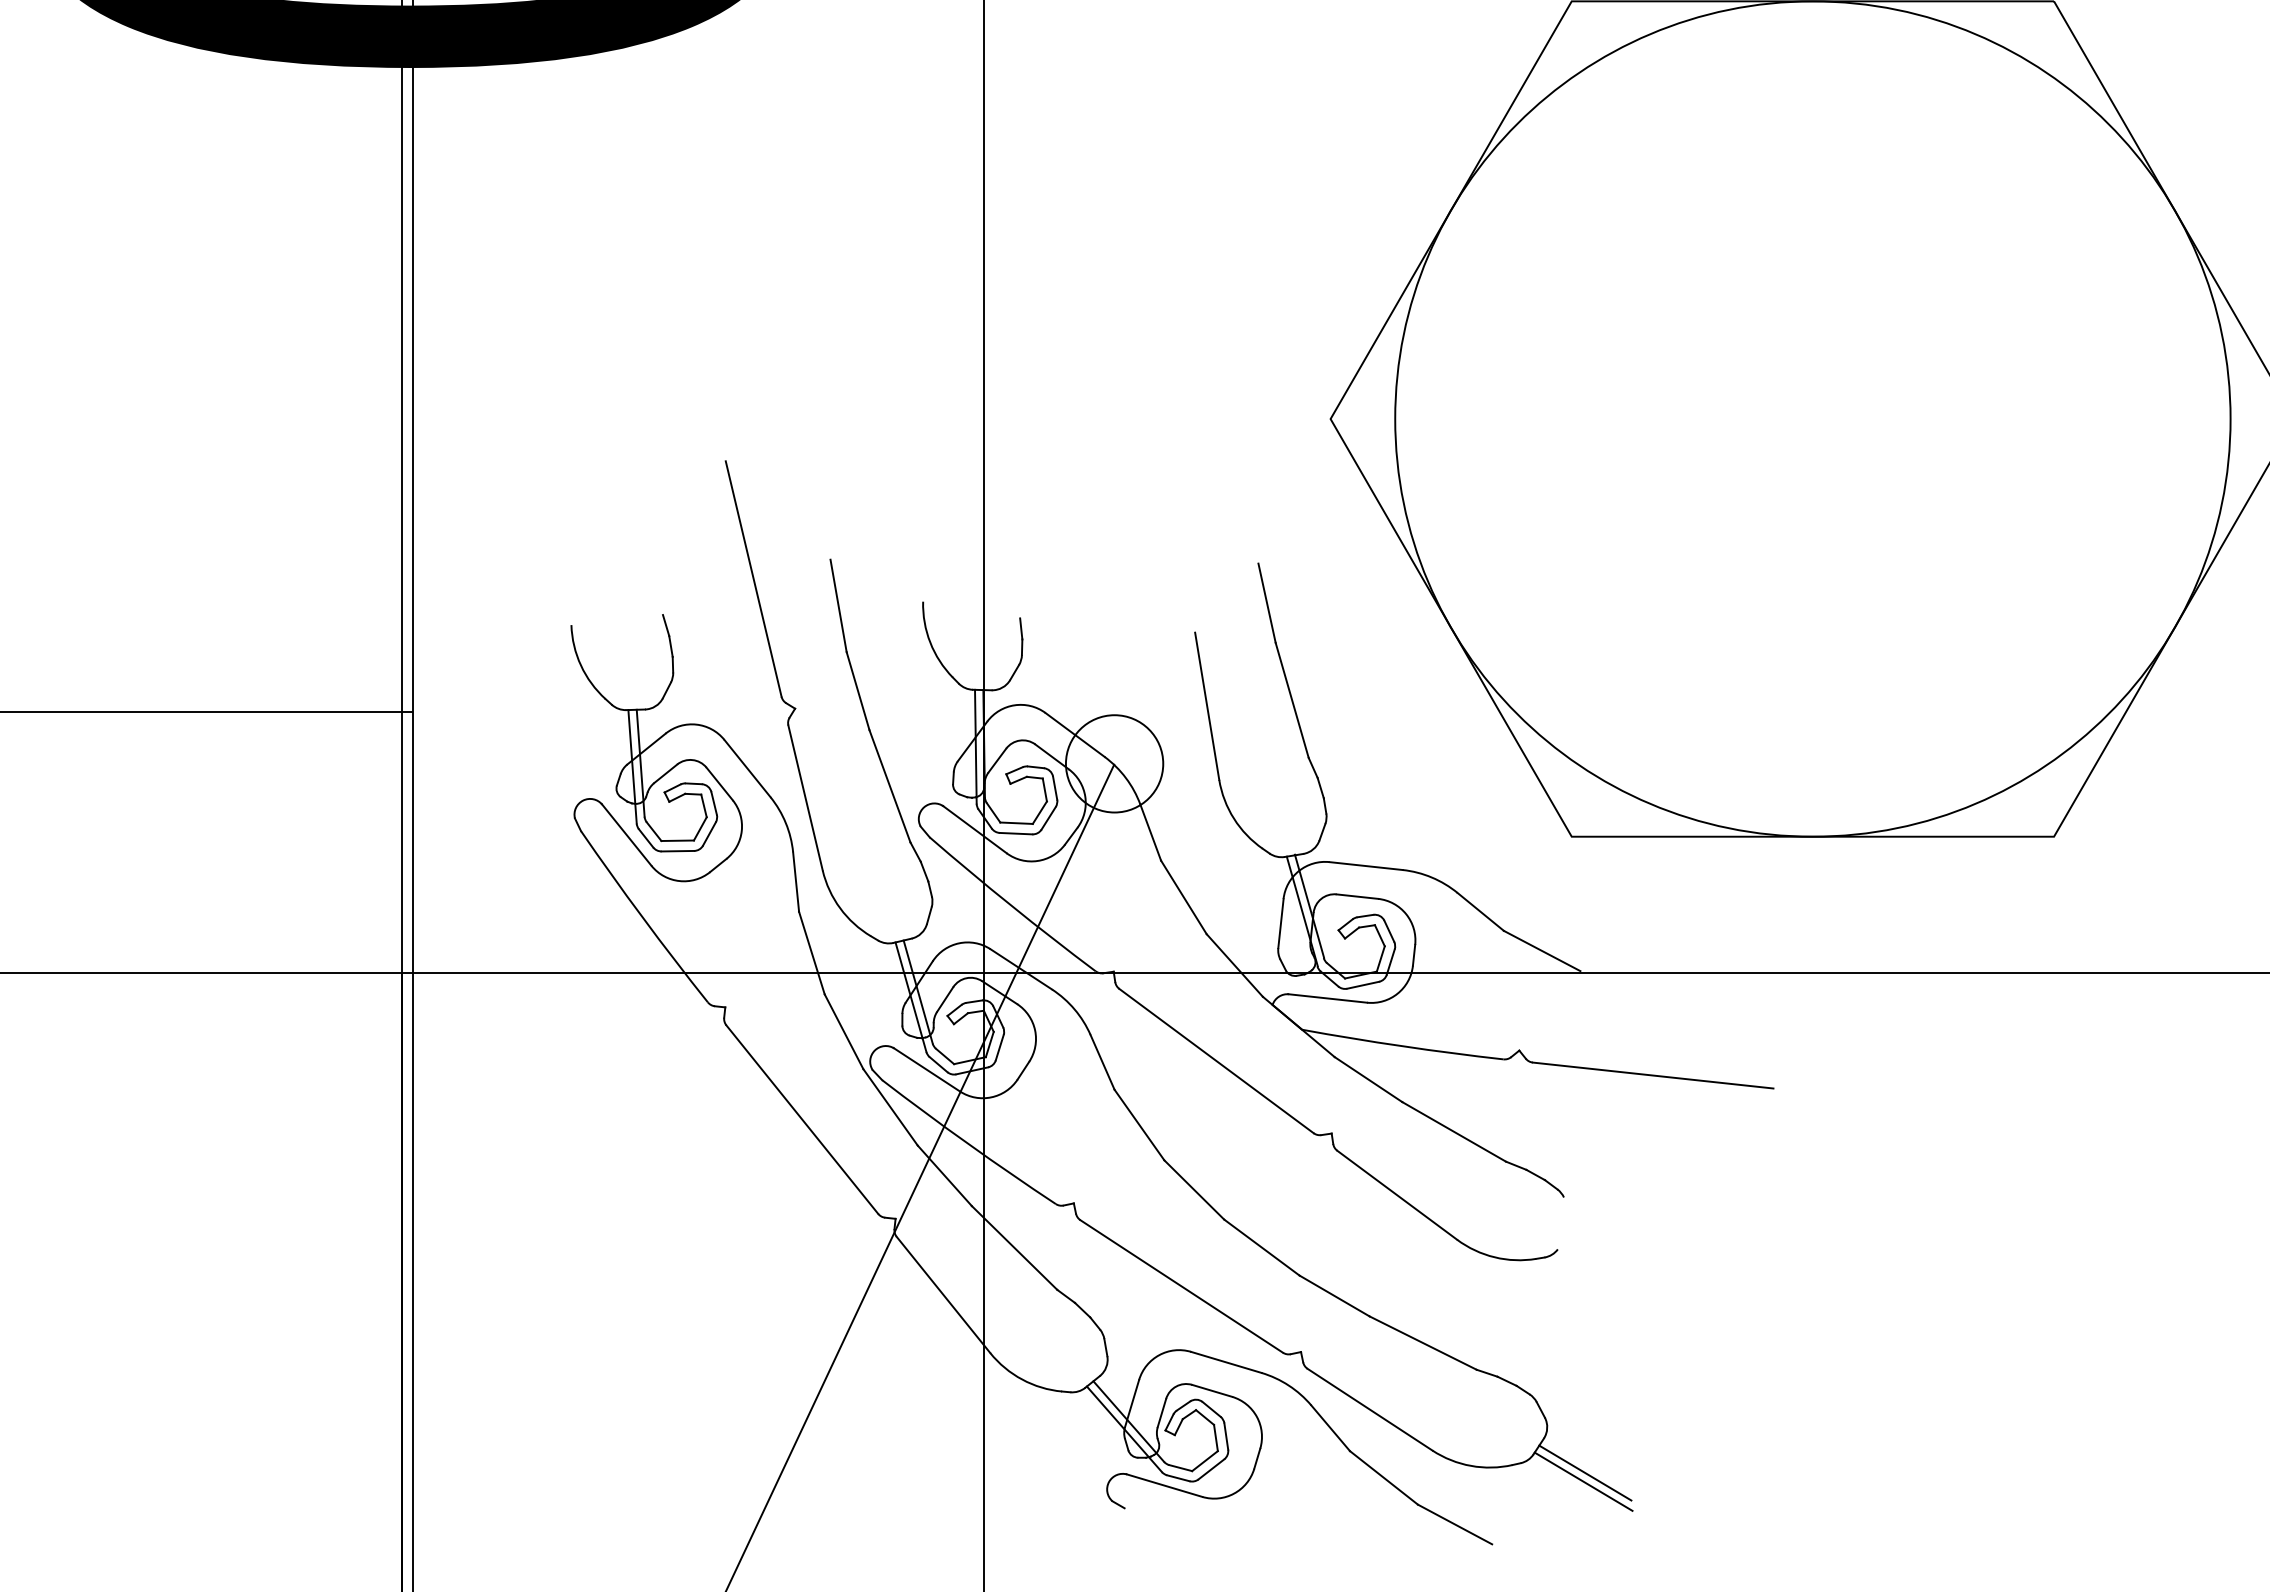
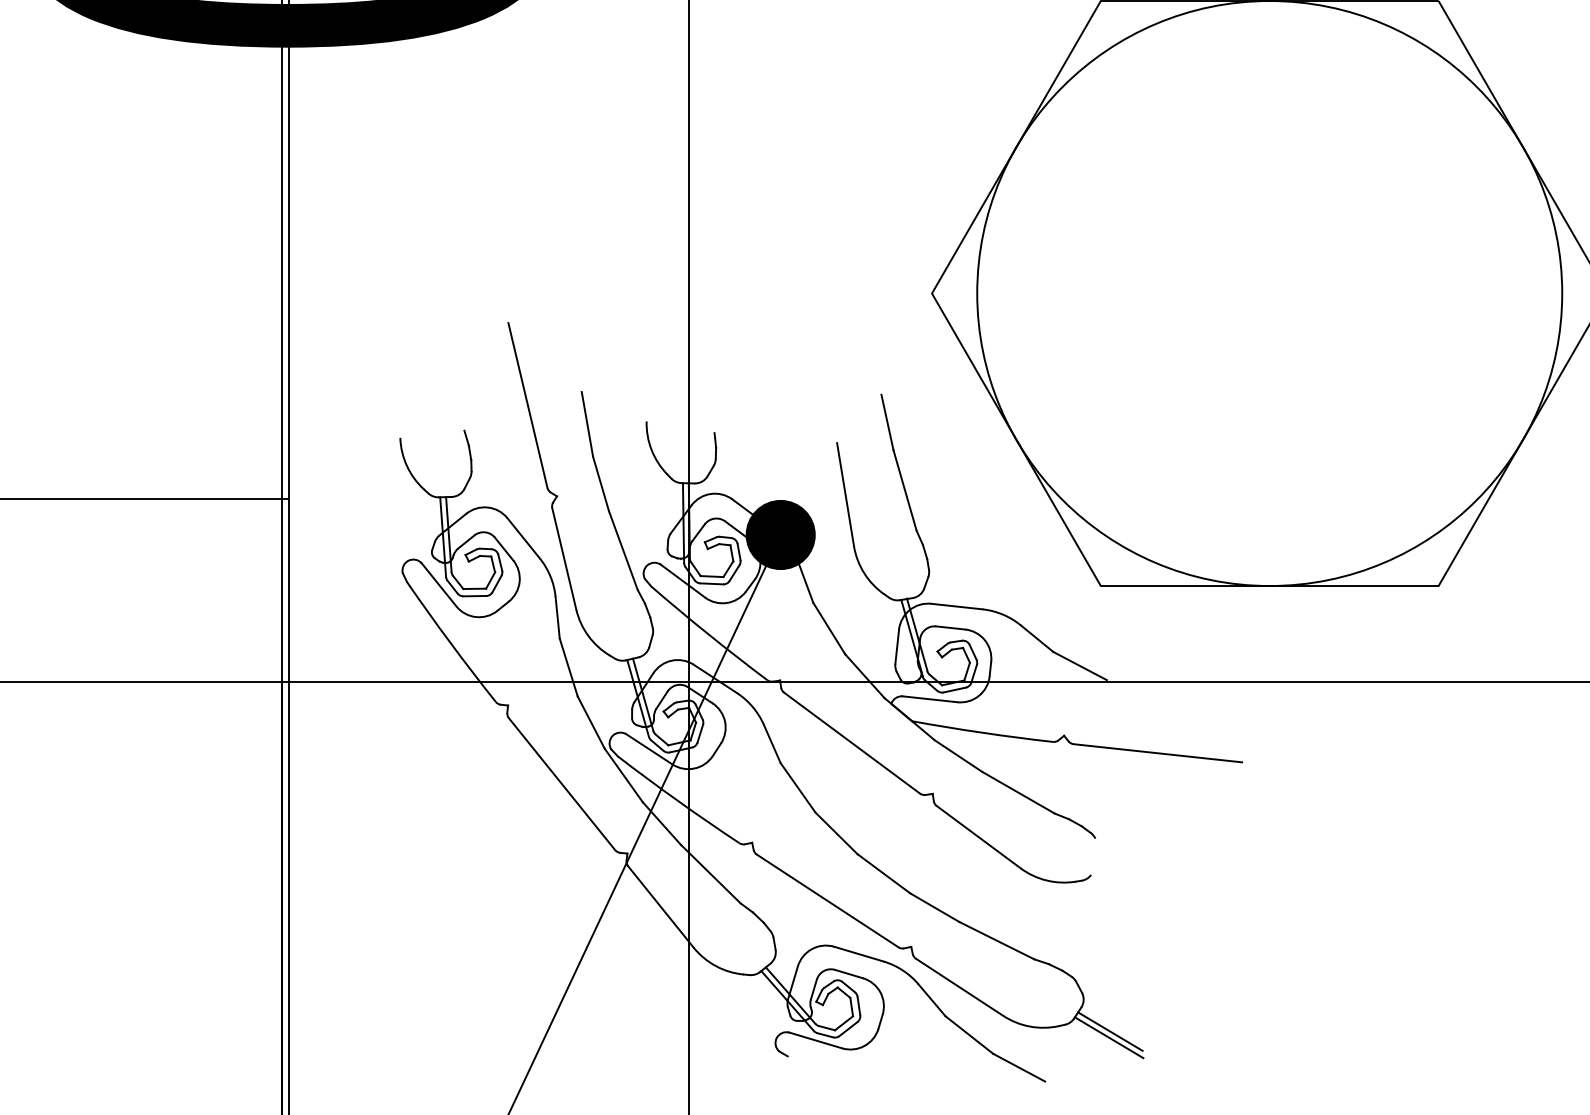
fill: (1114, 763) -> (780, 534), added

